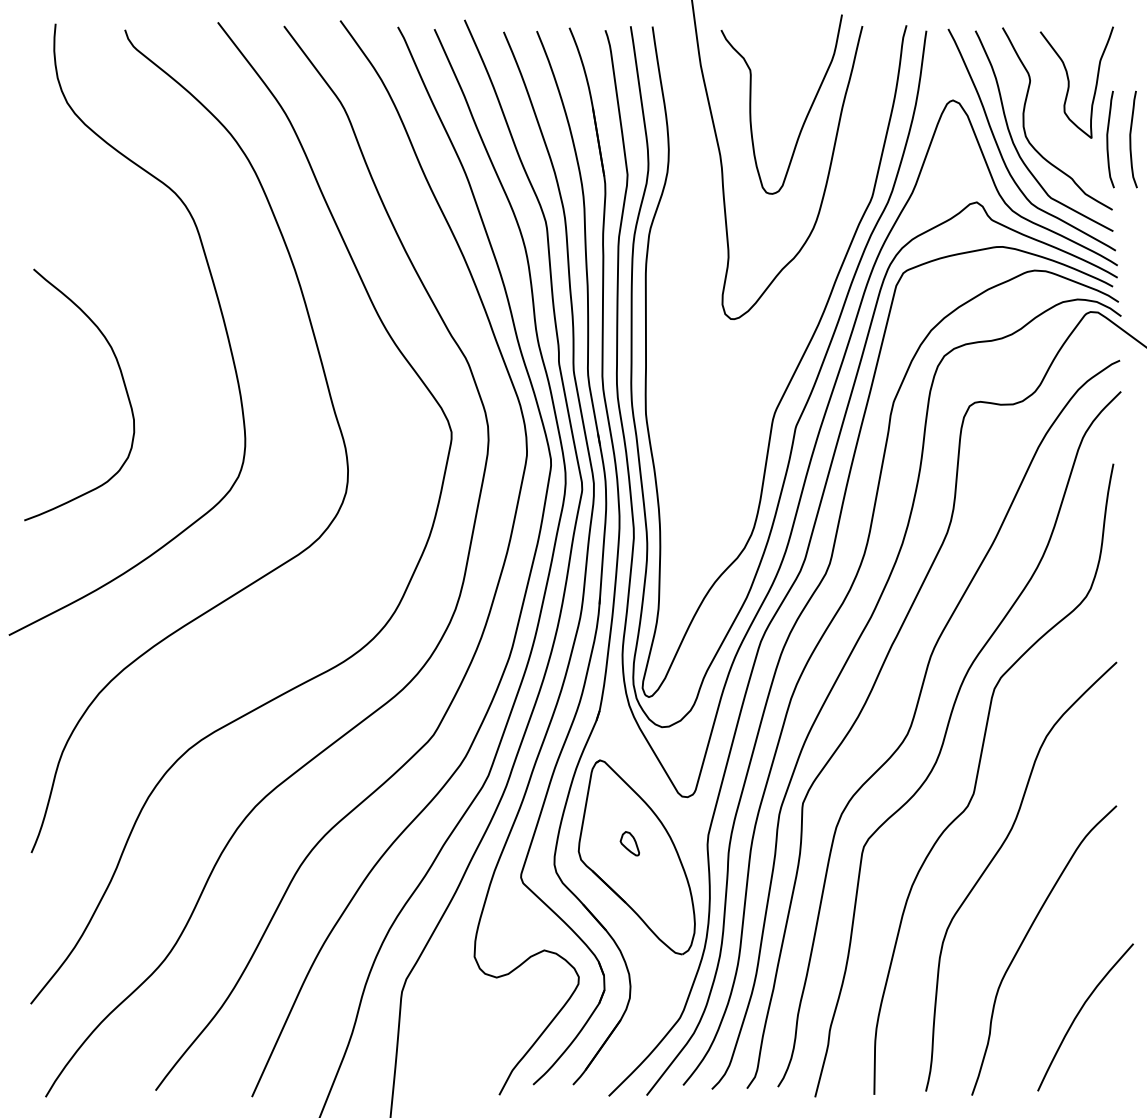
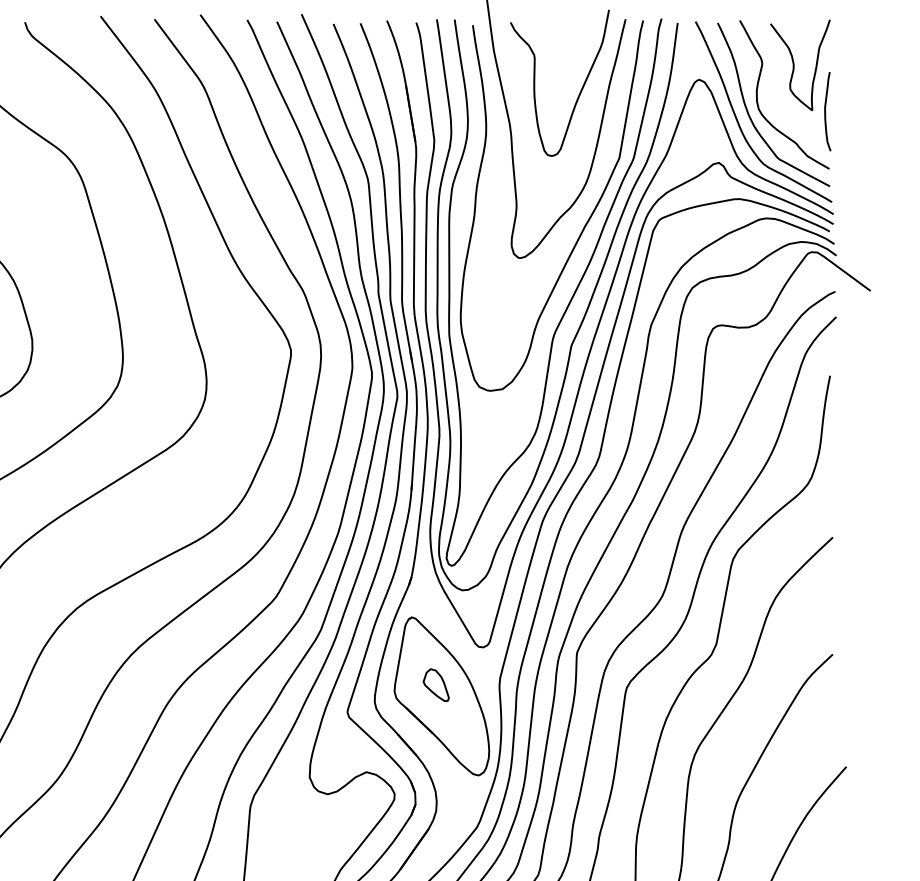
curve: (1131, 139) -> (844, 111), removed
curve: (813, 276) -> (585, 223), added
part: (629, 843) -> (435, 685), size x1.67

